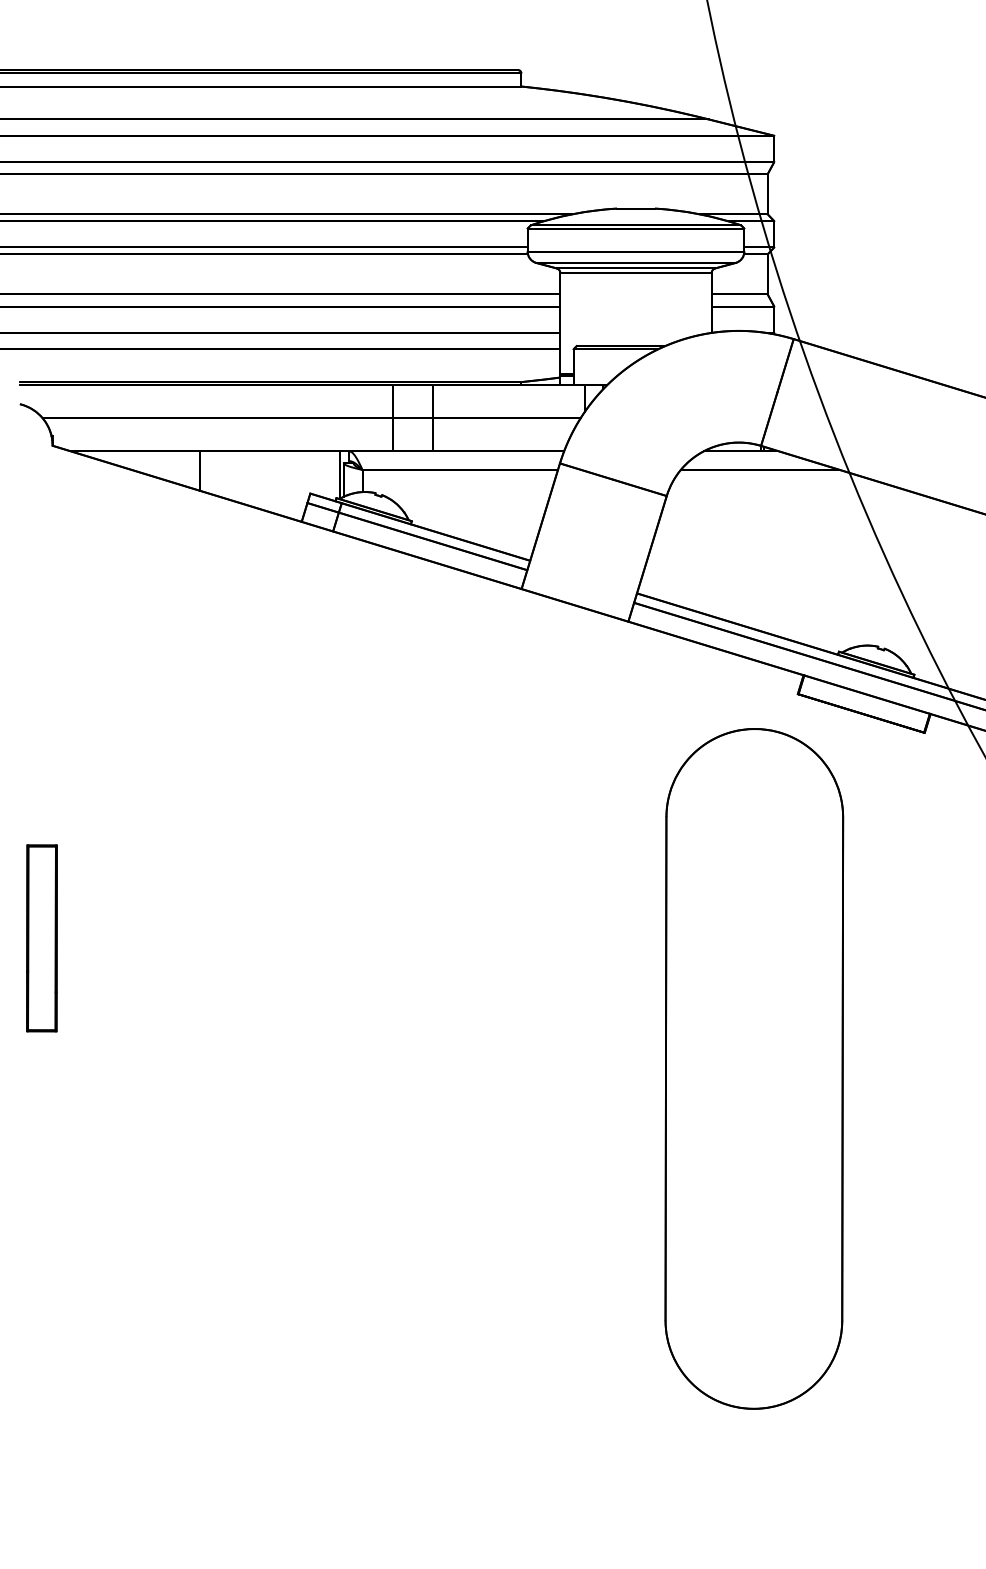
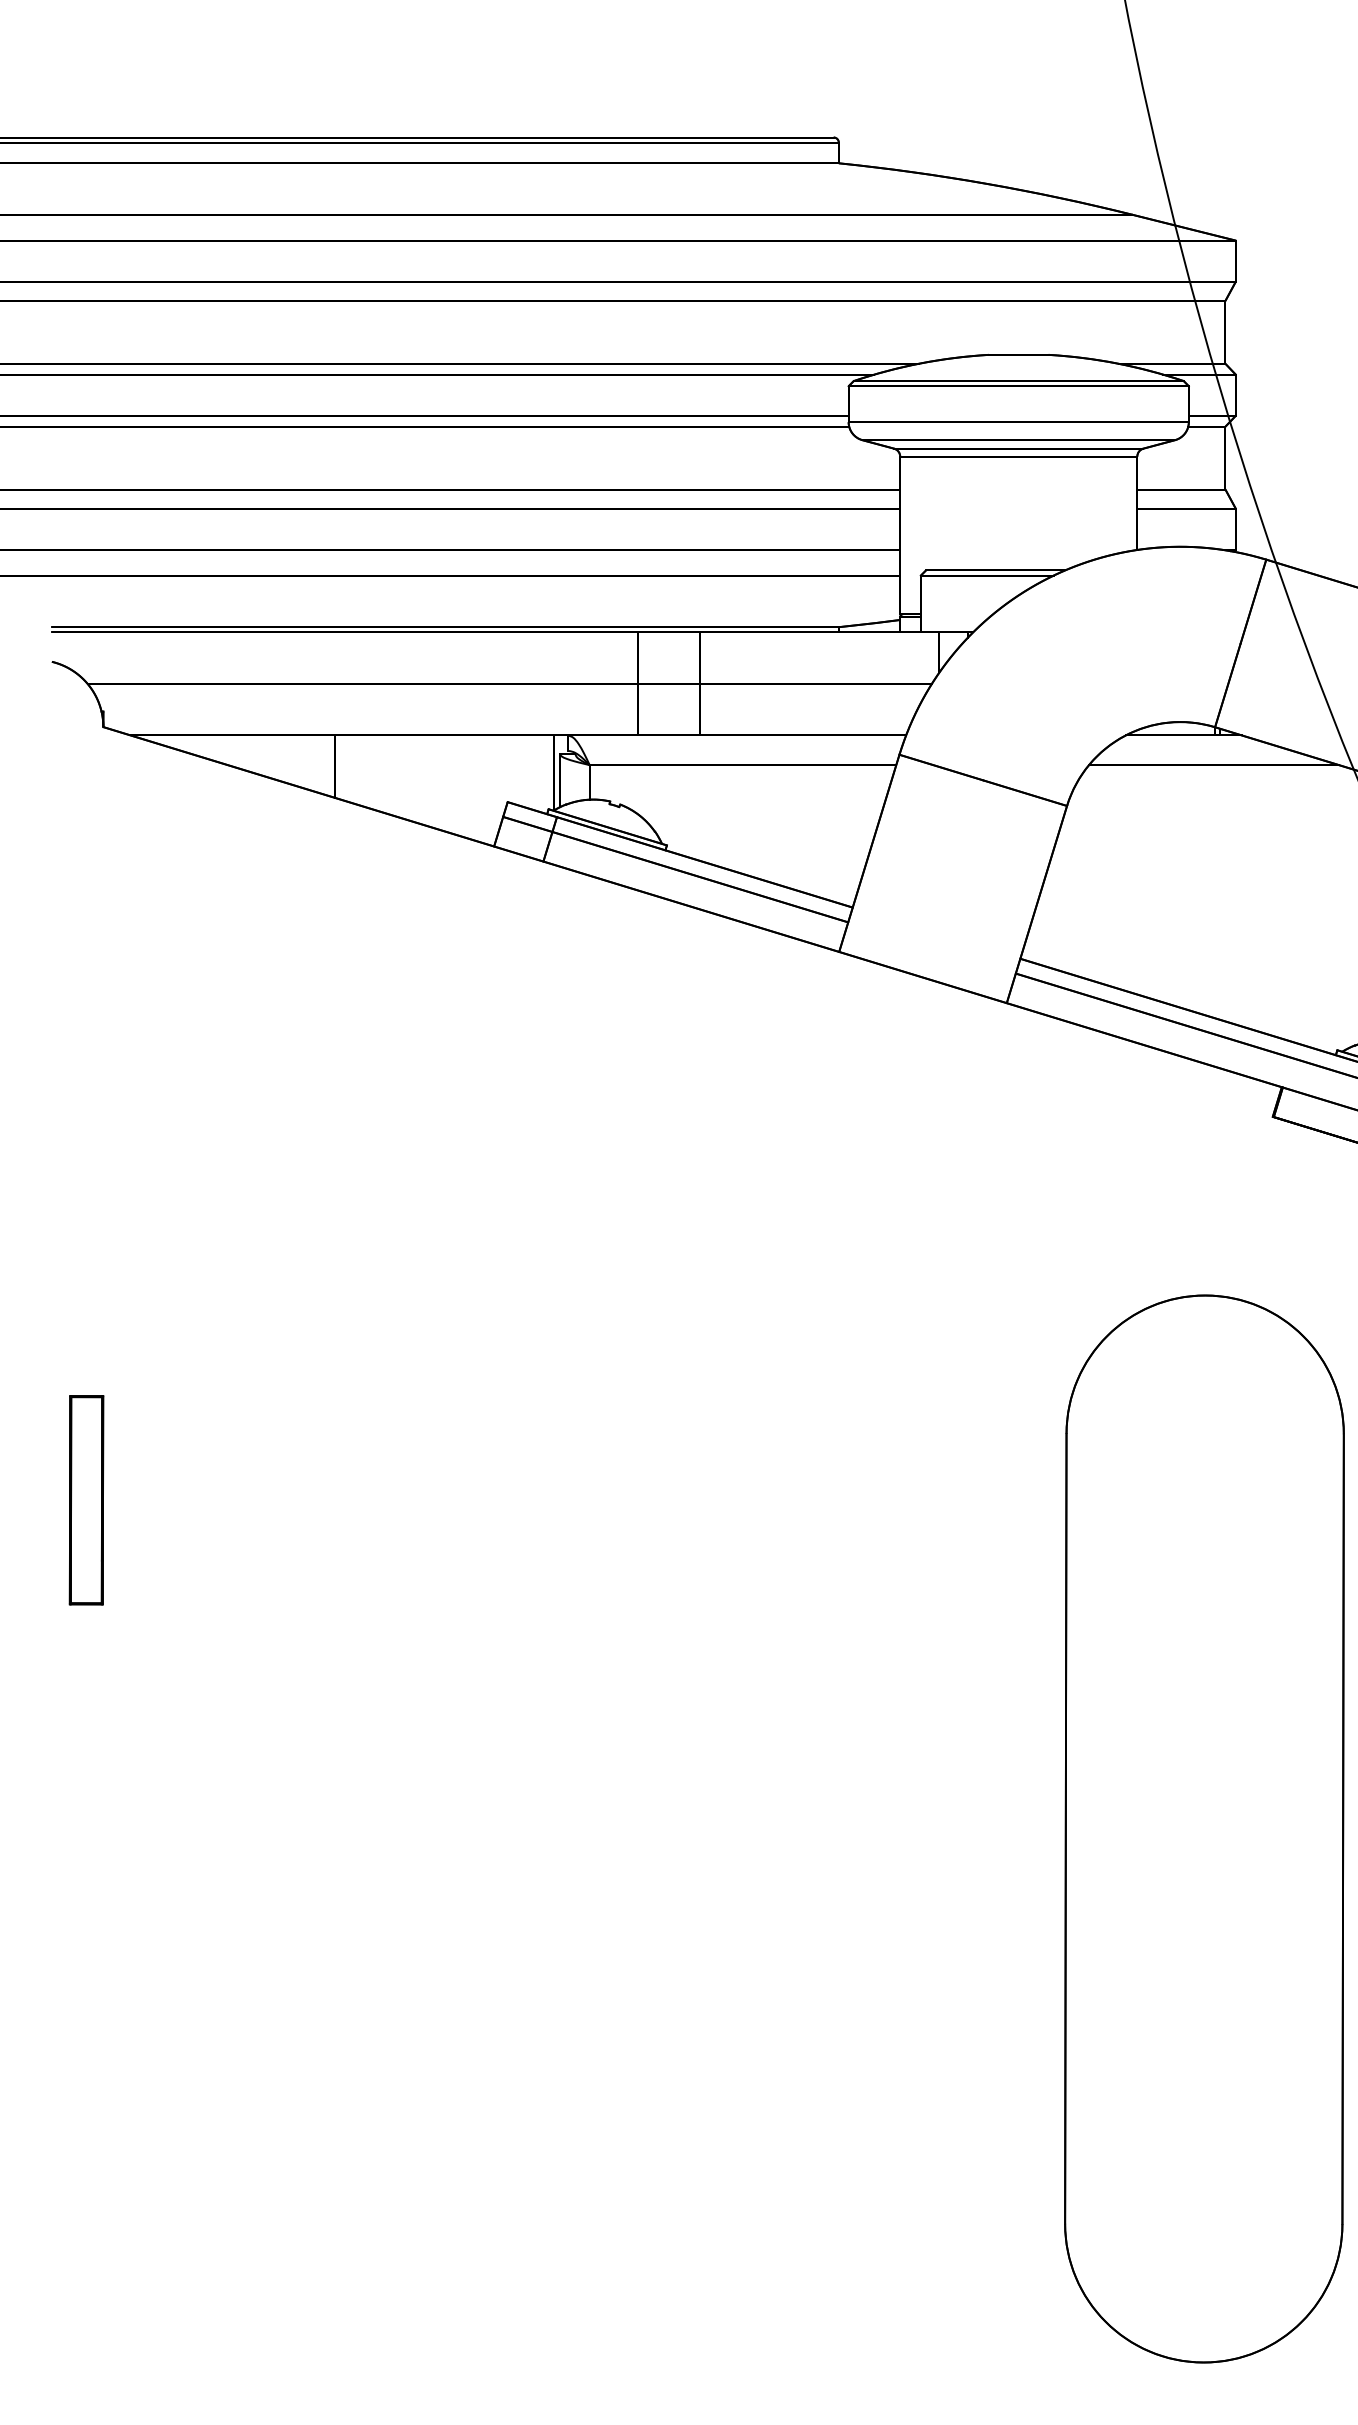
part: (41, 938) -> (85, 1500), size x0.71
part: (754, 1068) -> (1204, 1828), moved

